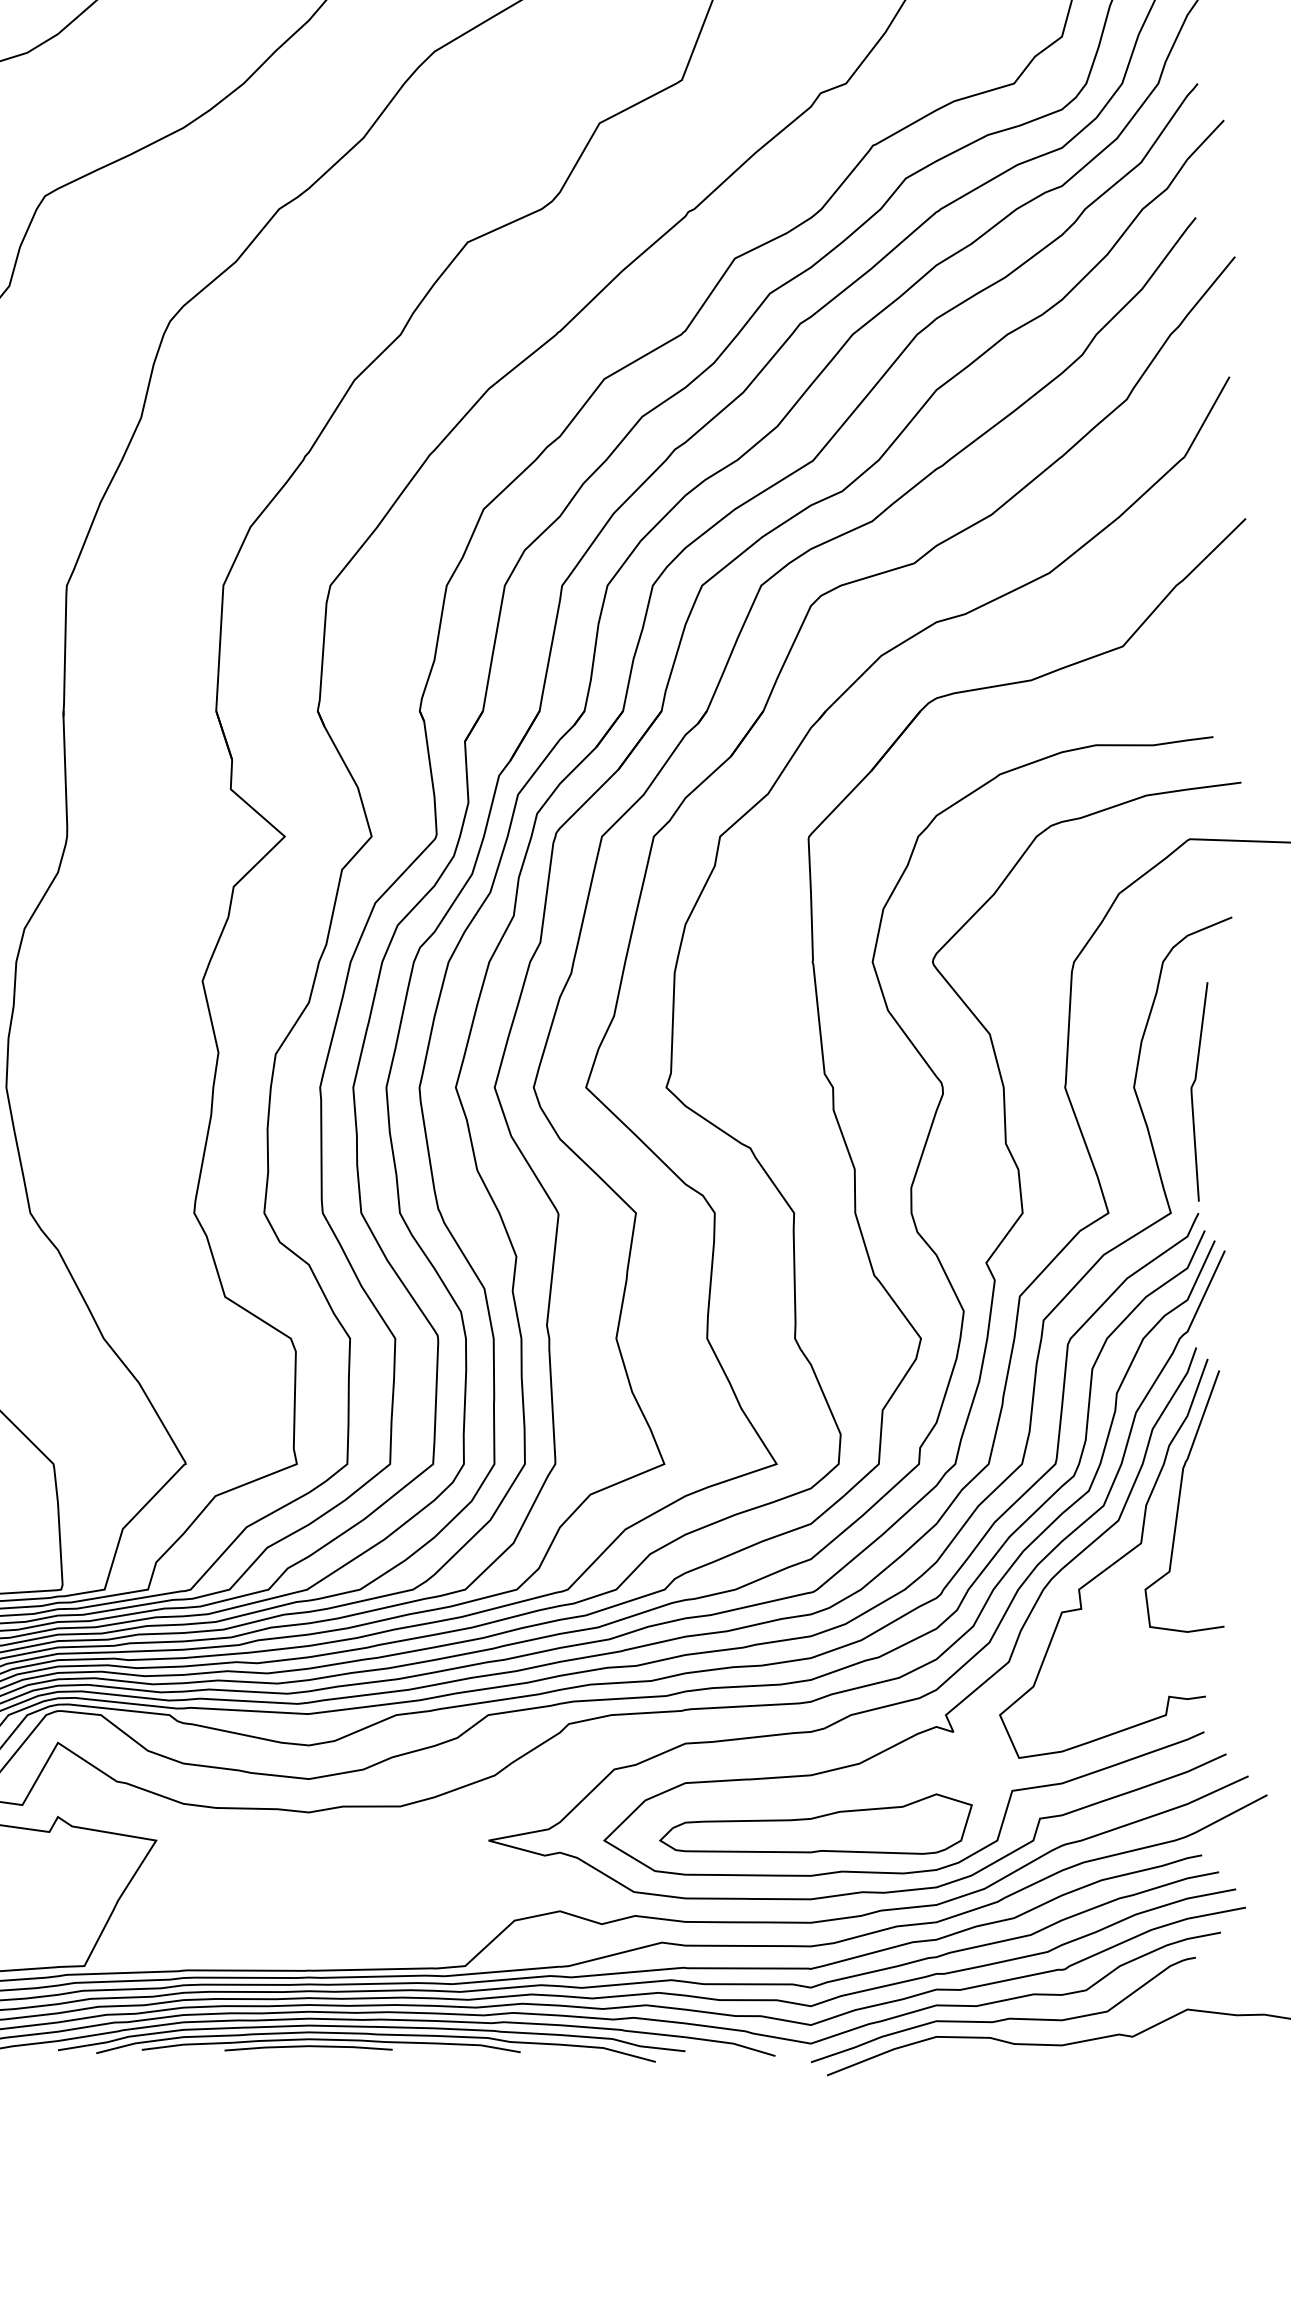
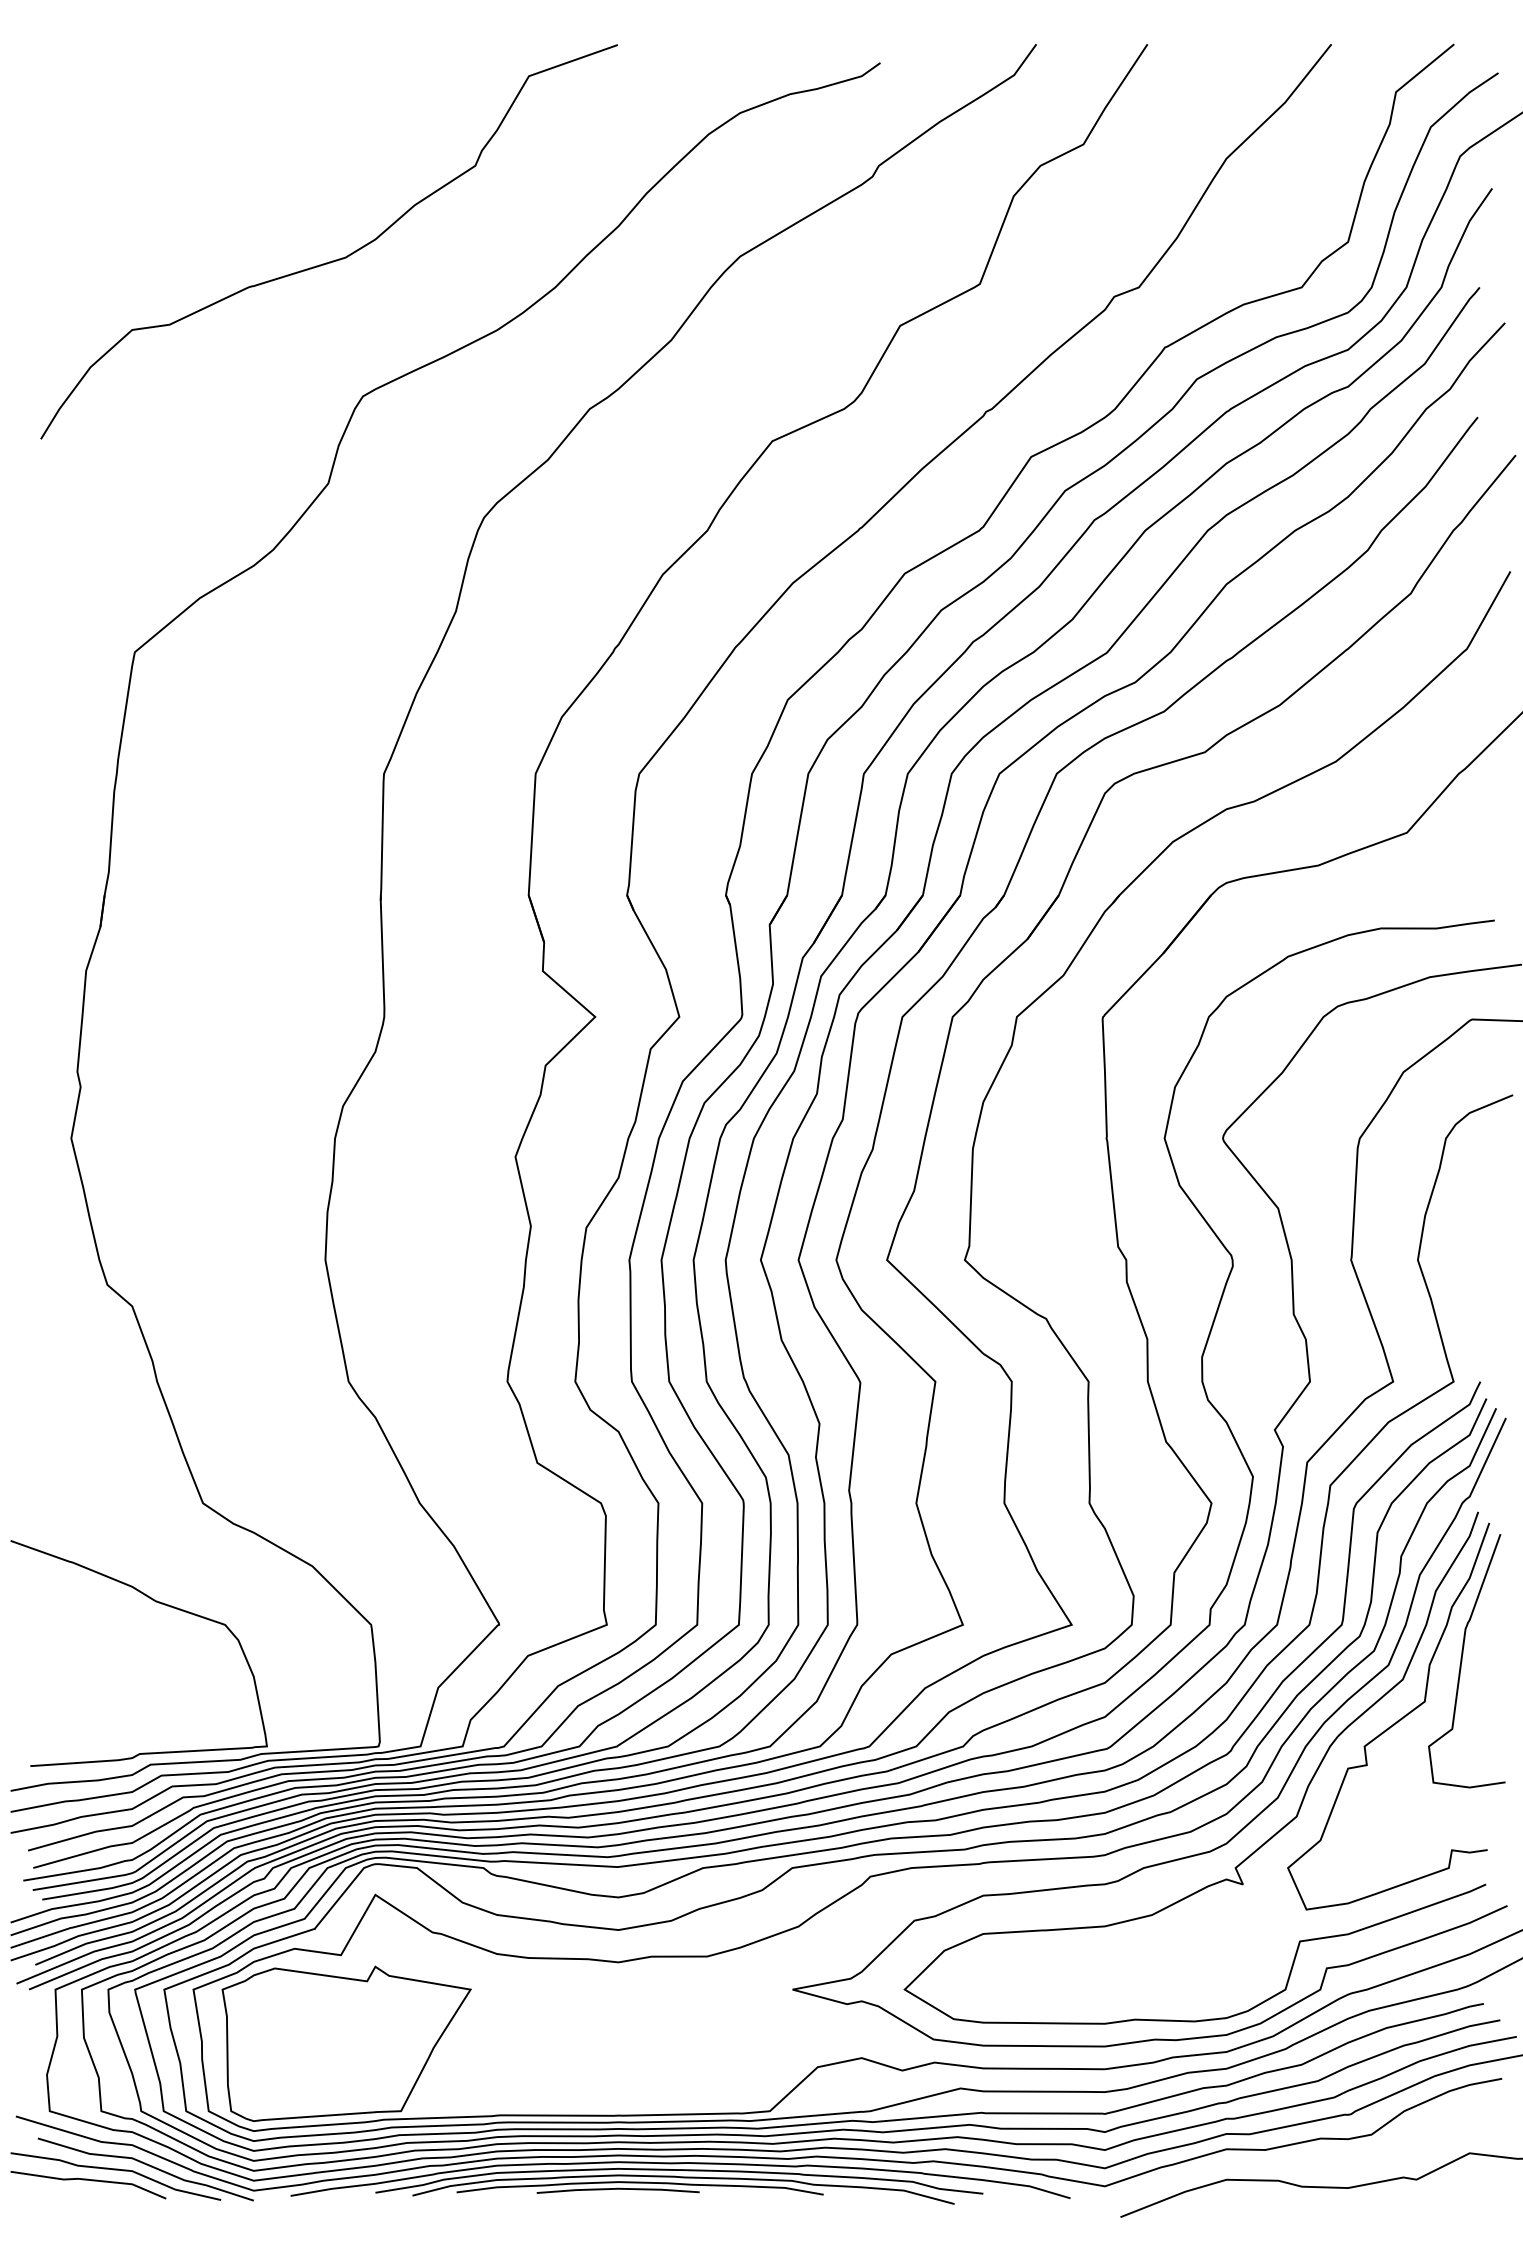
line: (1192, 1092) -> (1474, 1264), removed
part: (815, 1823) -> (1109, 1973), removed
curve: (1006, 2018) -> (1294, 2161), removed

